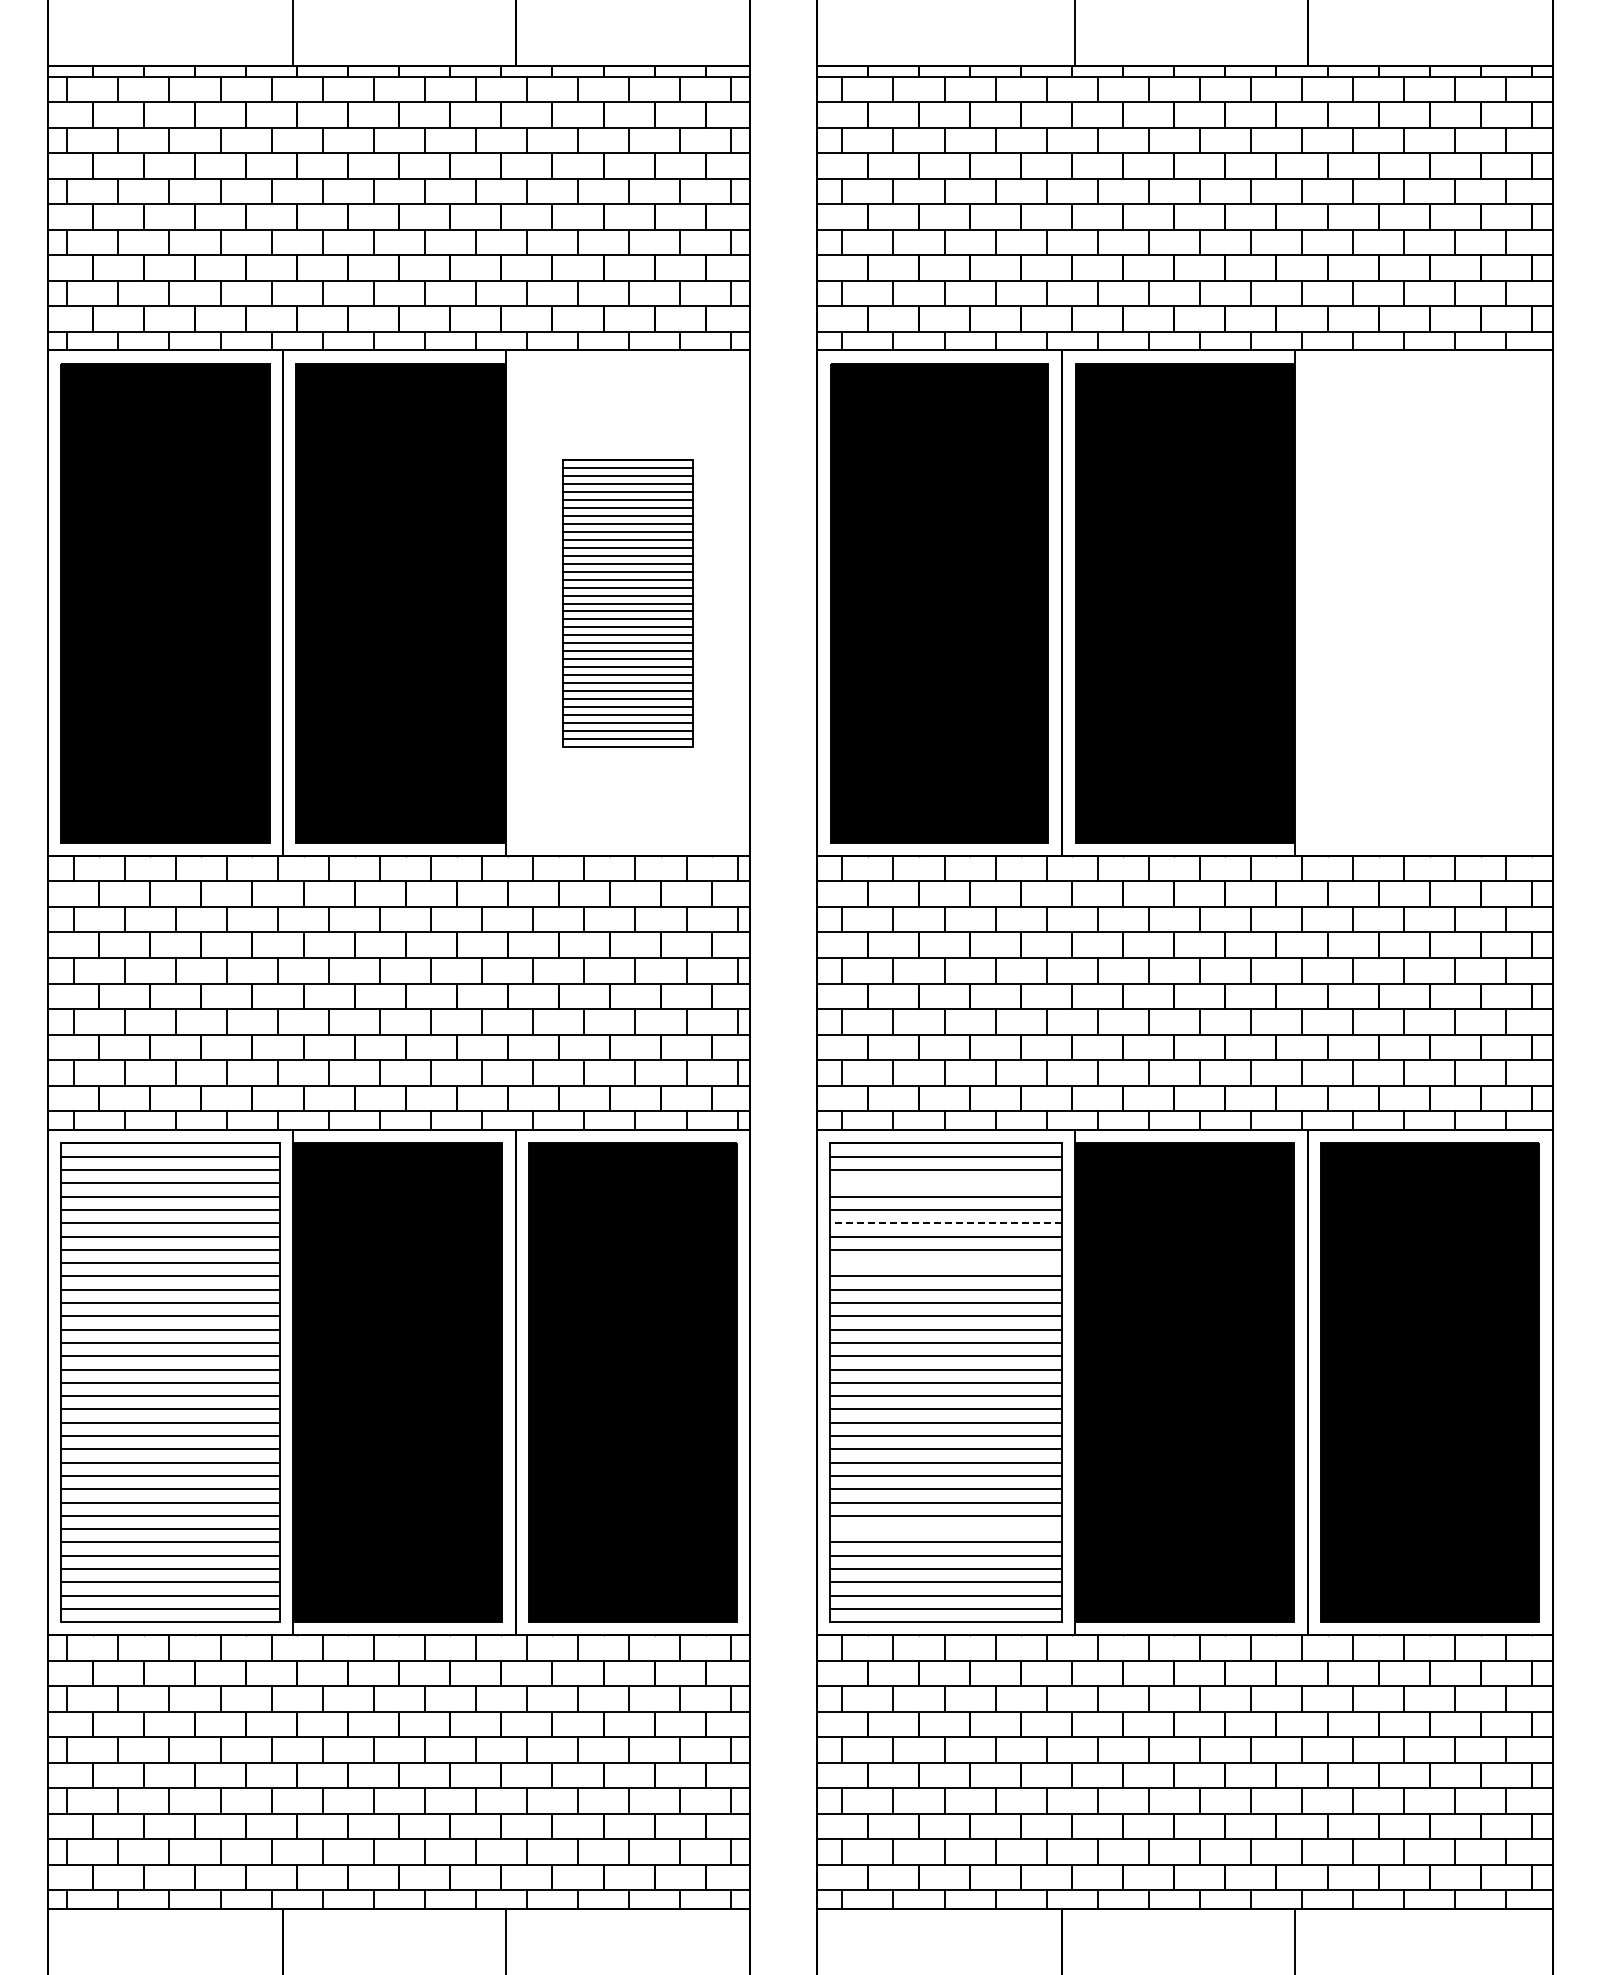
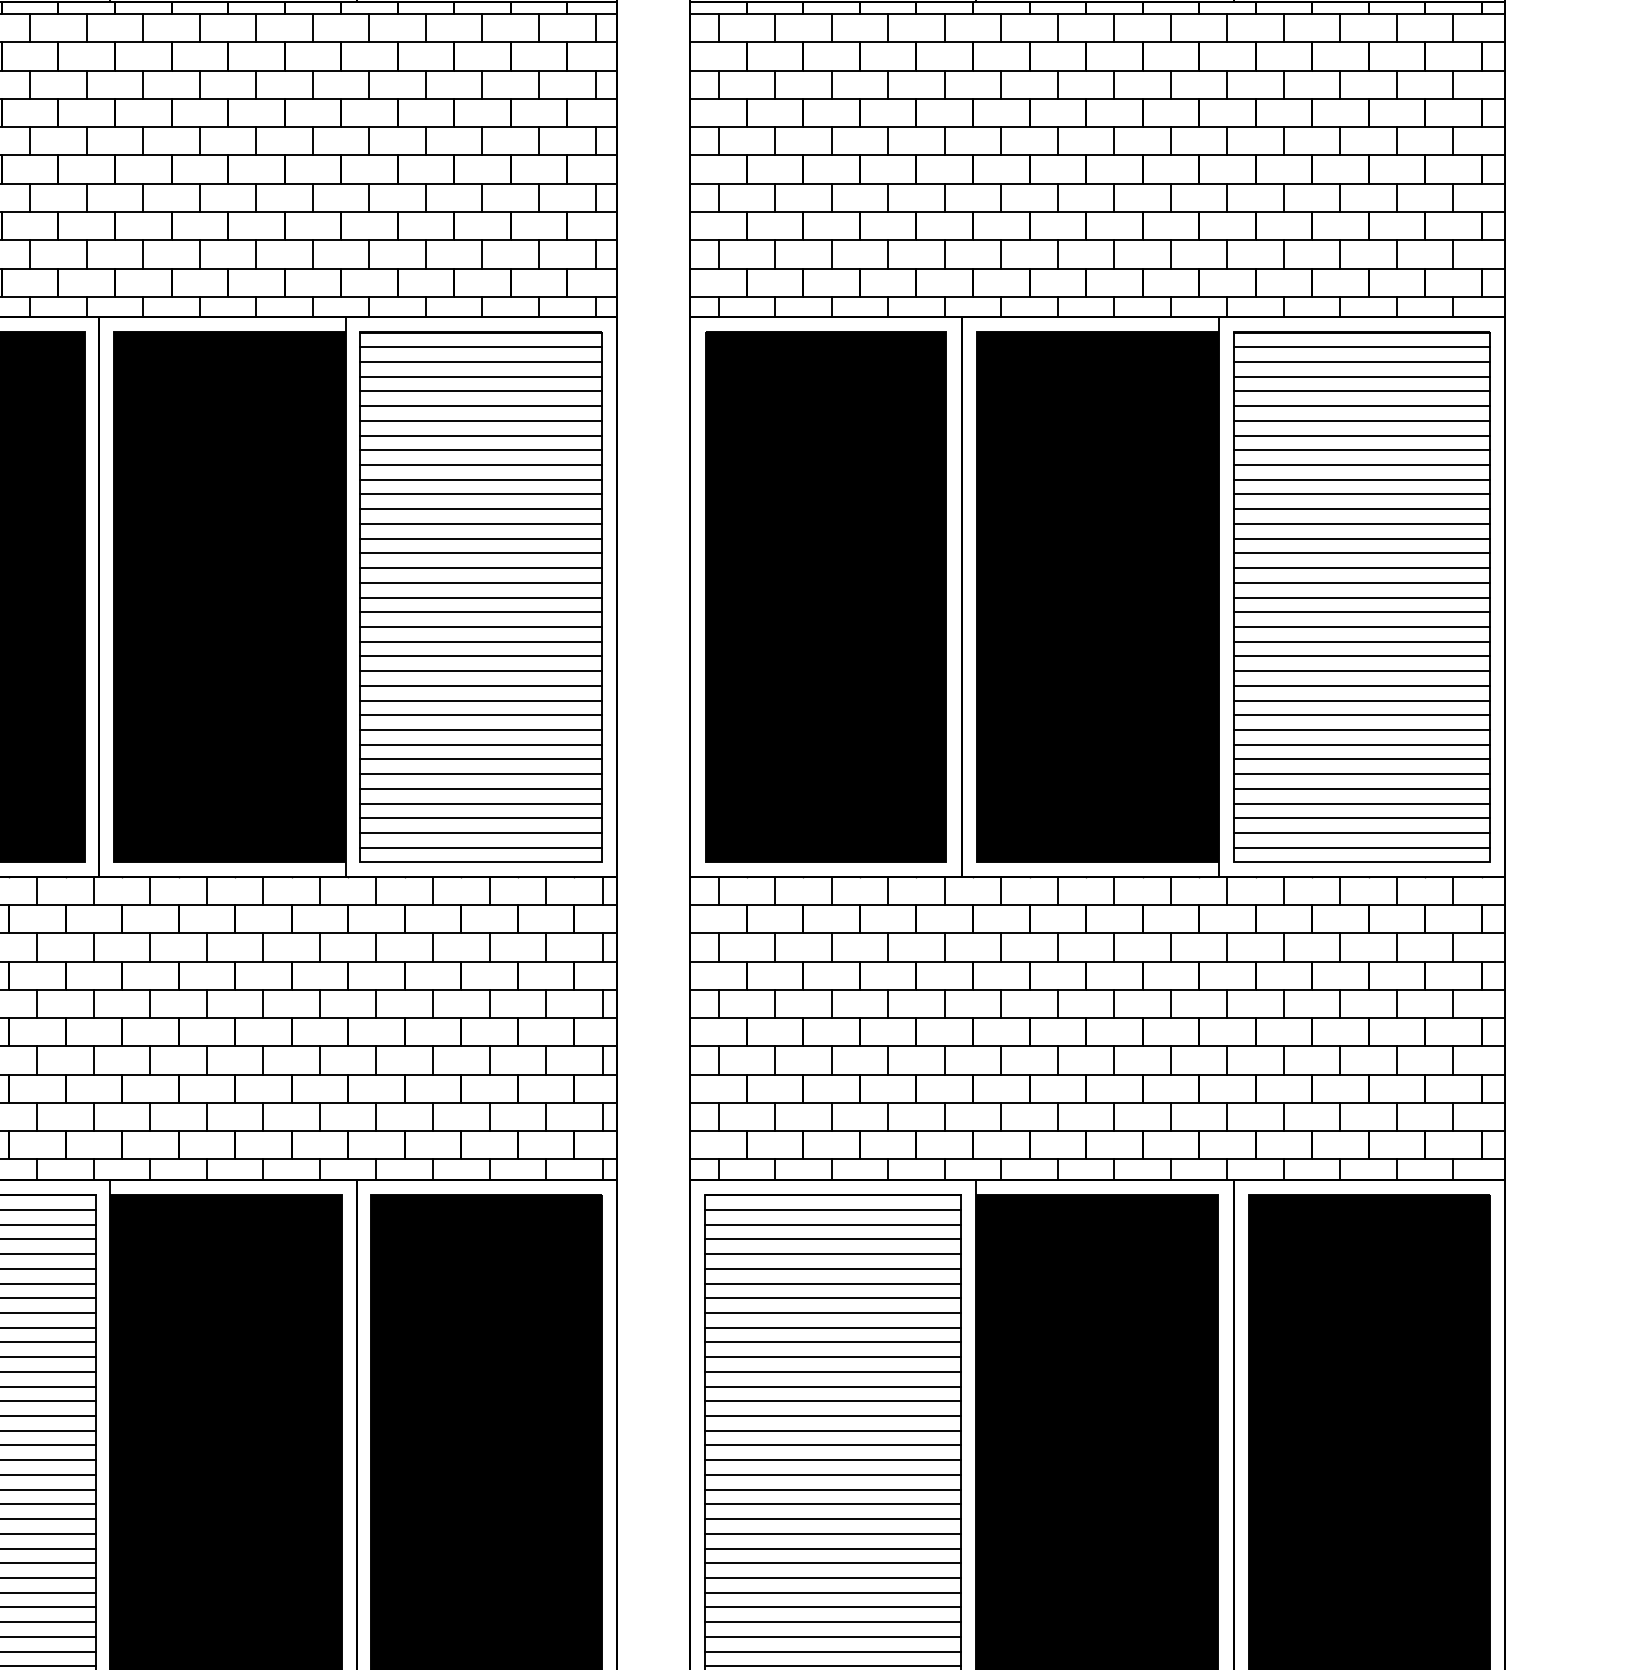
part: (627, 603) -> (480, 597), size x1.67
part: (1423, 603) -> (1361, 597), added
line: (945, 1183) -> (832, 1239), added
line: (945, 1223) -> (832, 1283), dashed -> solid
line: (945, 1263) -> (832, 1328), added
line: (945, 1529) -> (832, 1622), added

